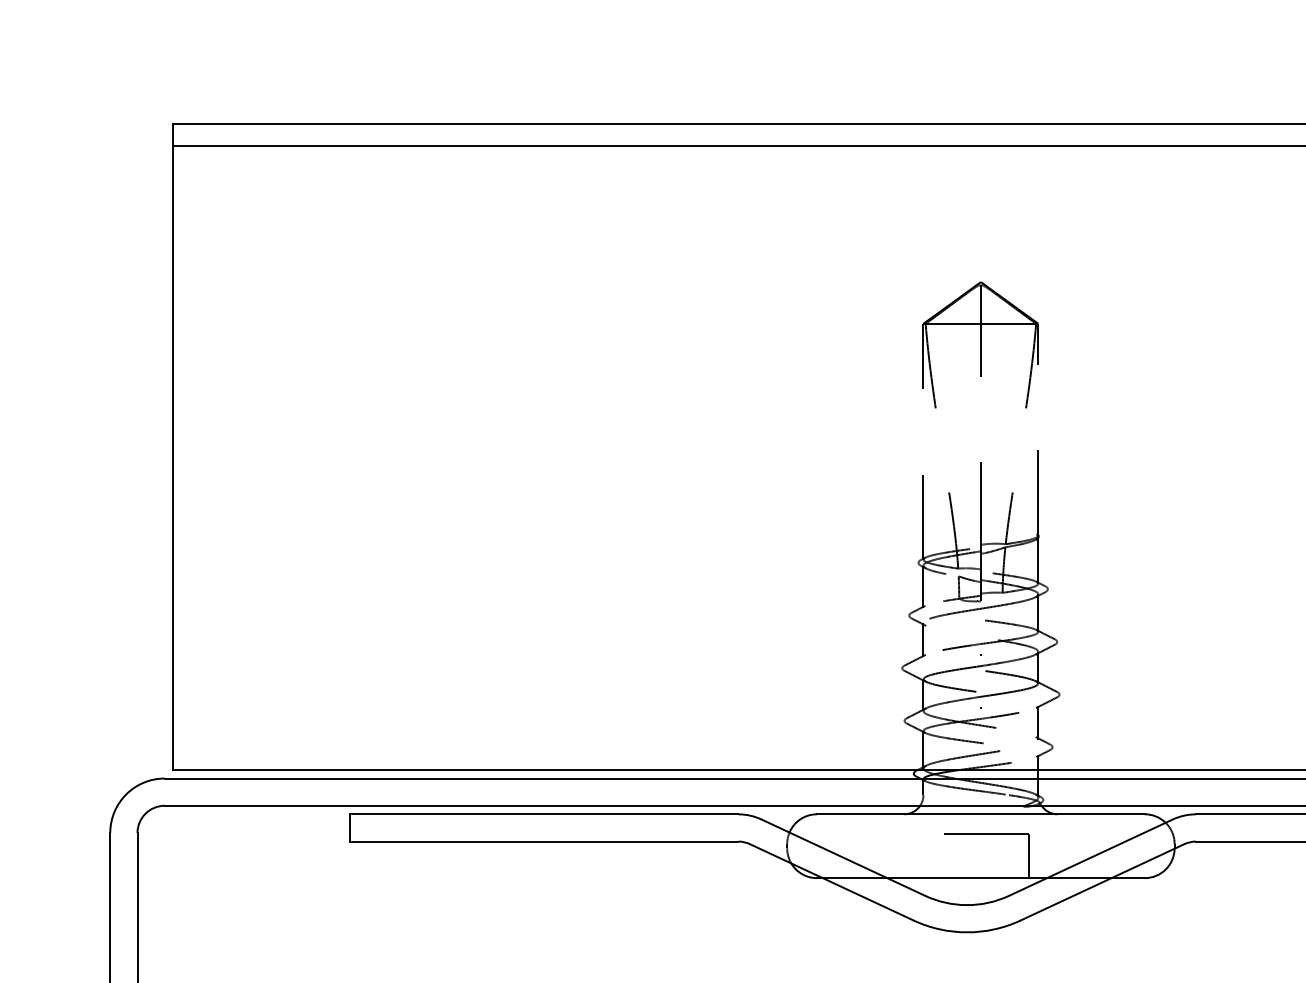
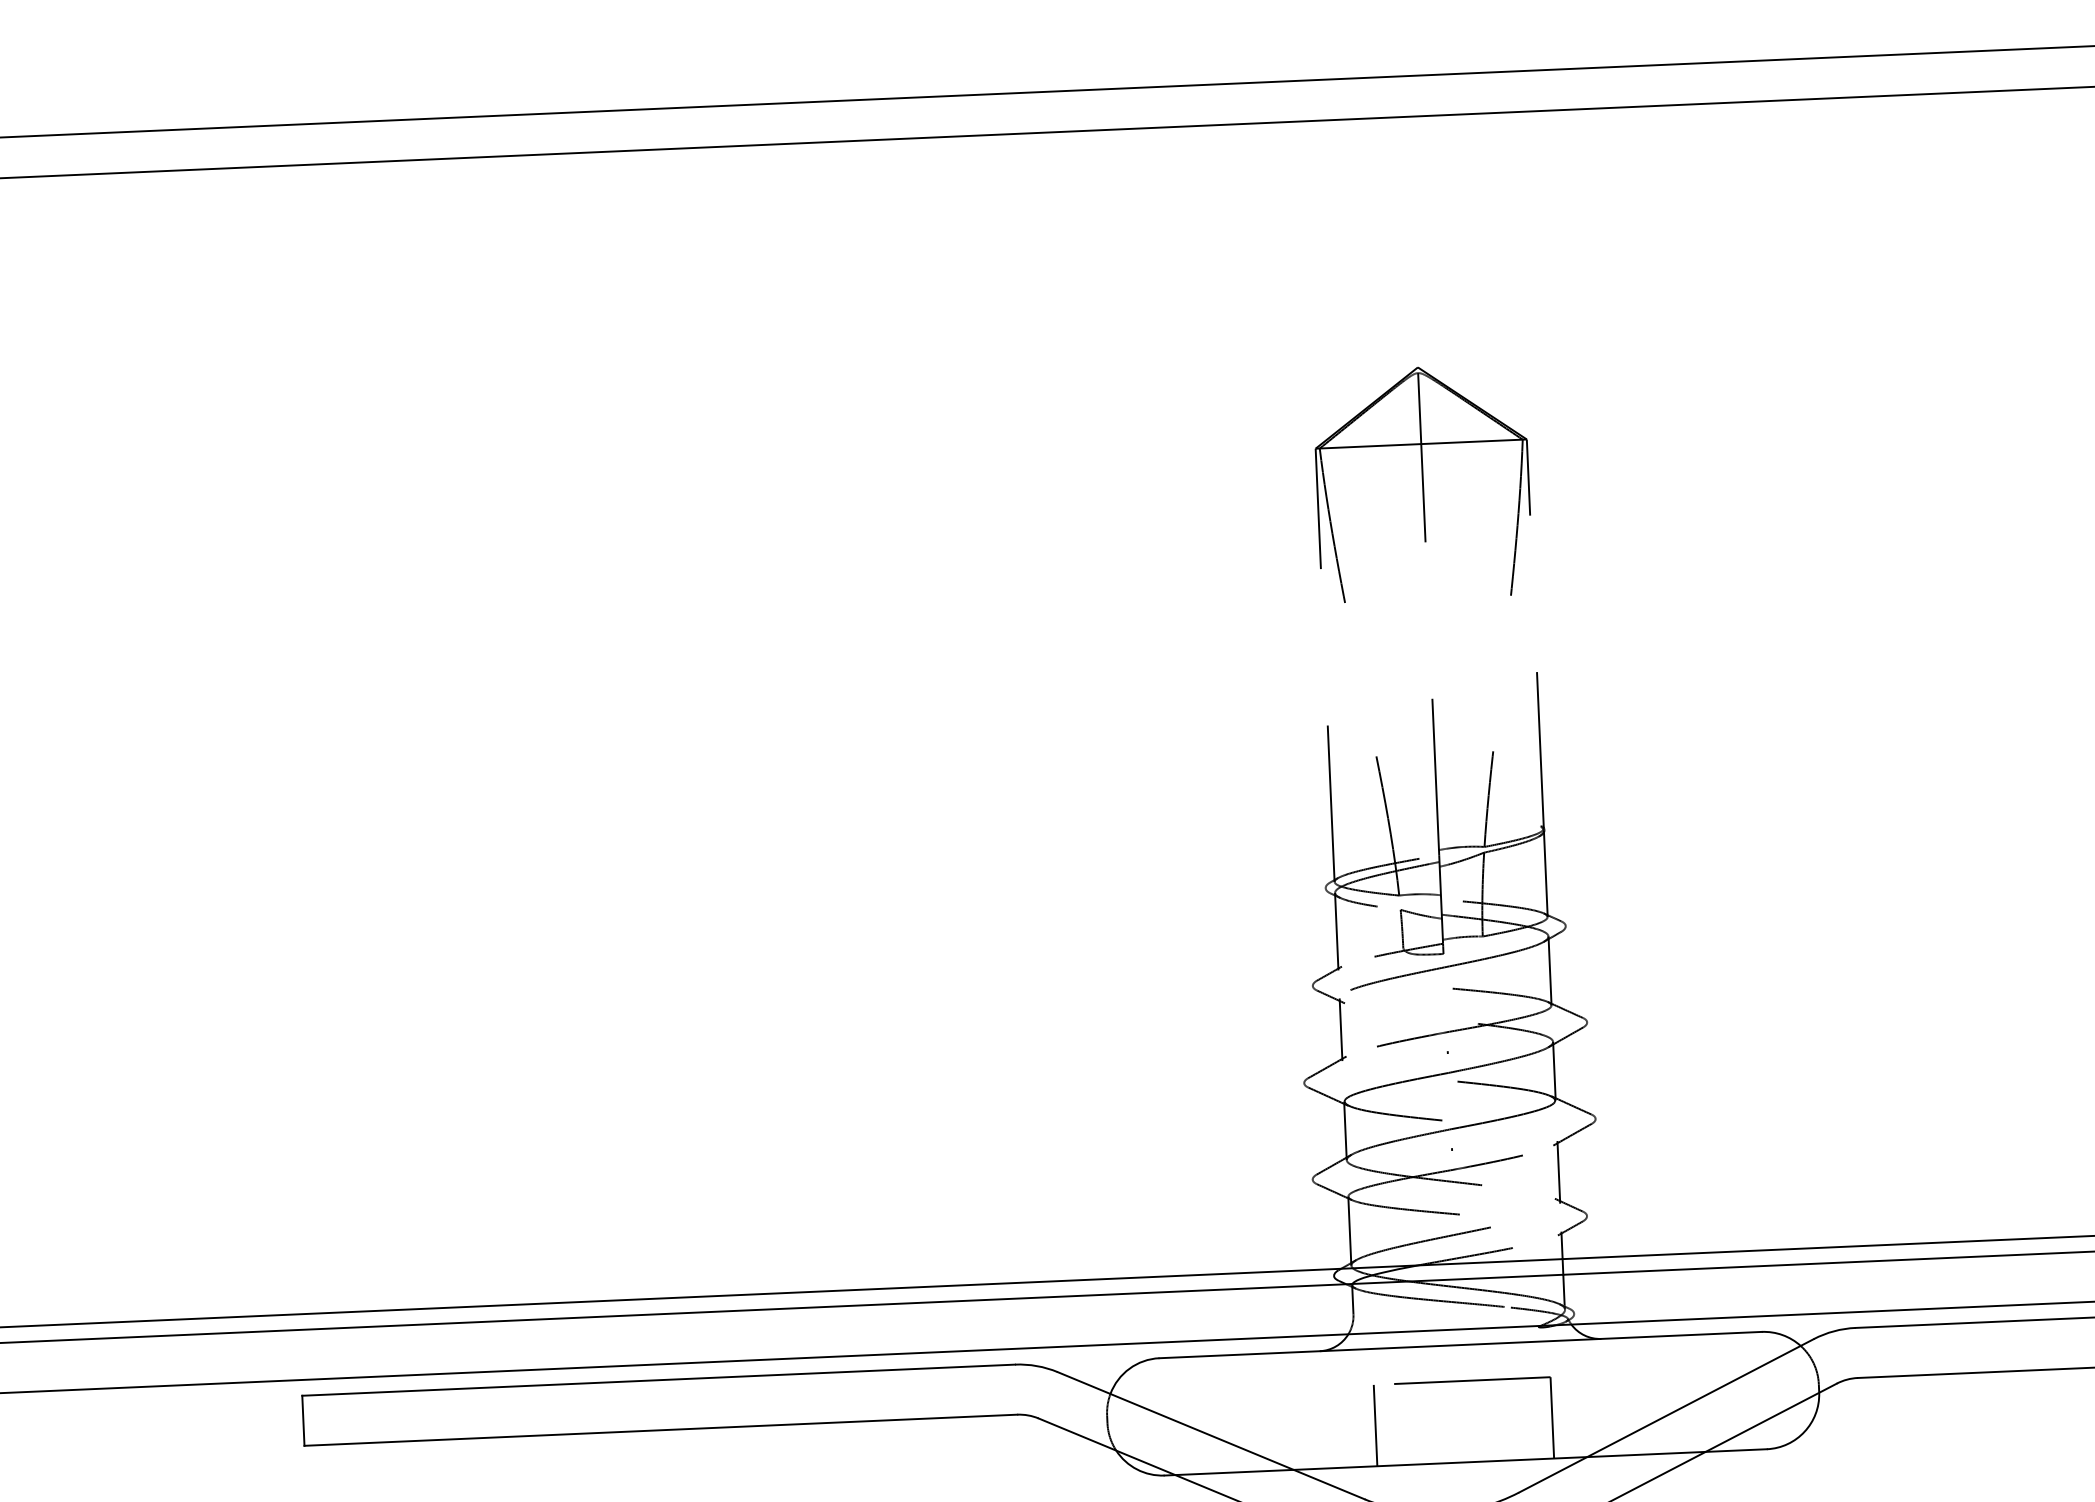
line: (932, 855) -> (1374, 1424), added

